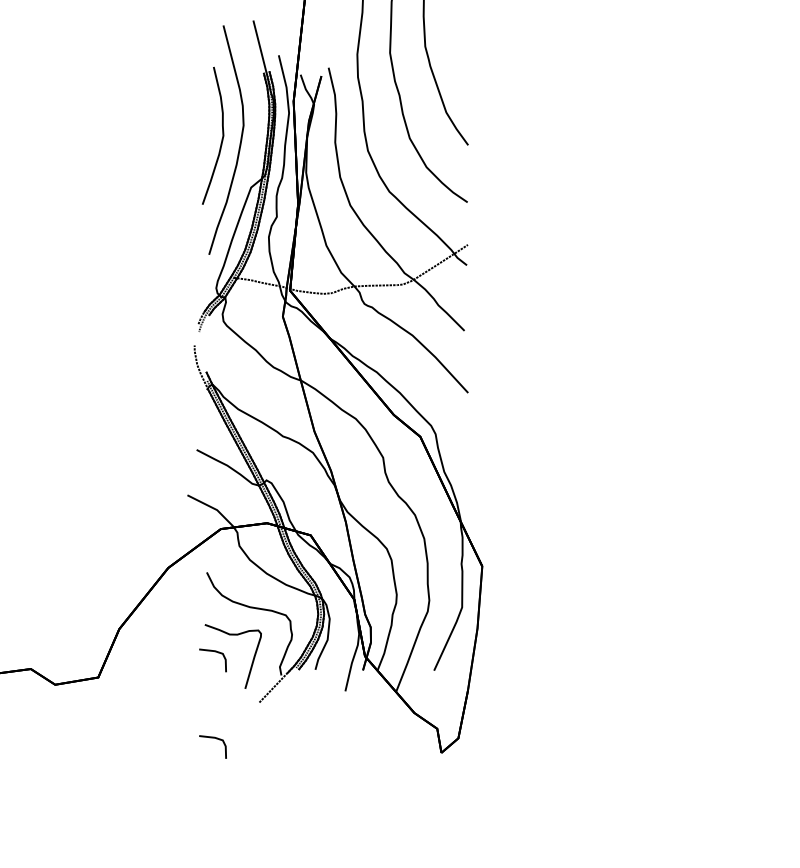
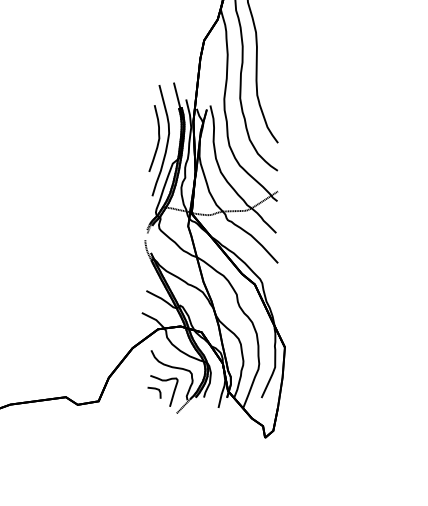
part: (213, 745) -> (154, 434), removed

